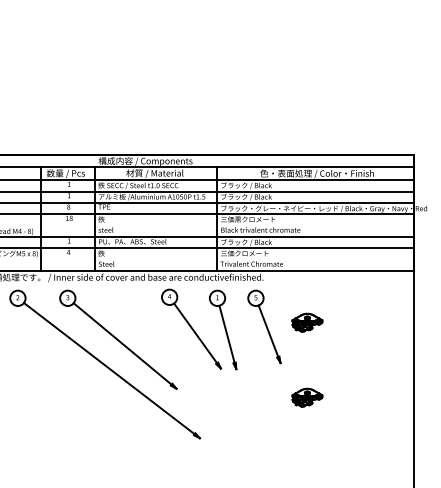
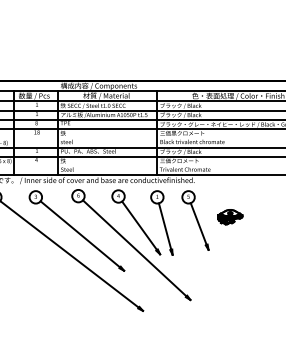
part: (185, 356) -> (131, 244), added
part: (307, 397) -> (230, 277), removed

